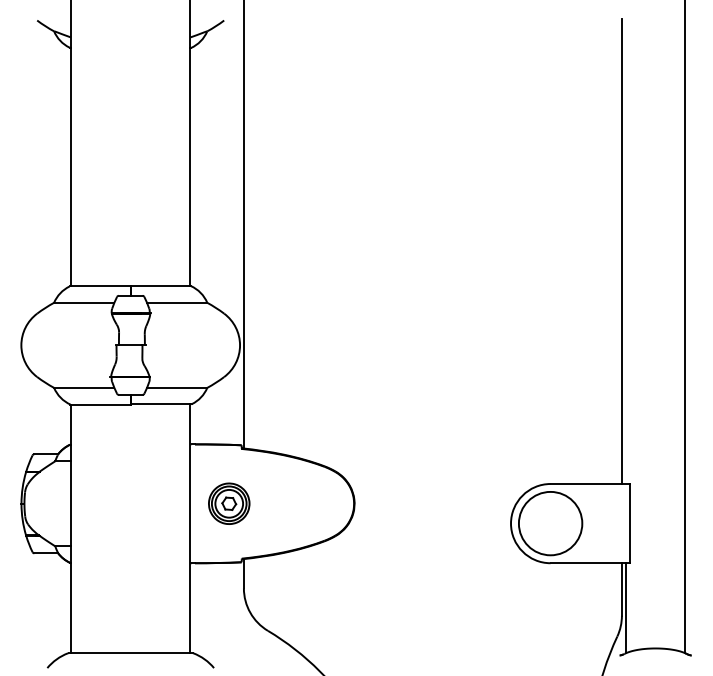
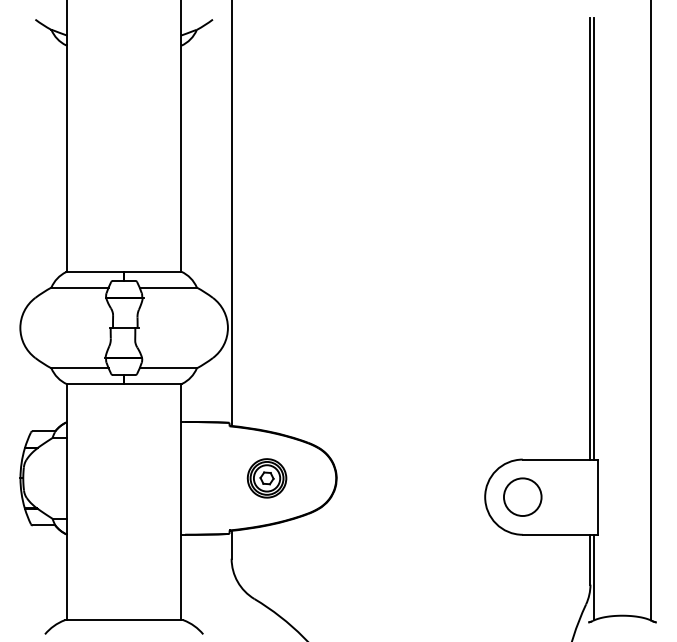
line: (625, 251) -> (593, 238), added
part: (229, 503) -> (267, 478), moved
circle: (550, 523) -> (522, 497), size x0.62

